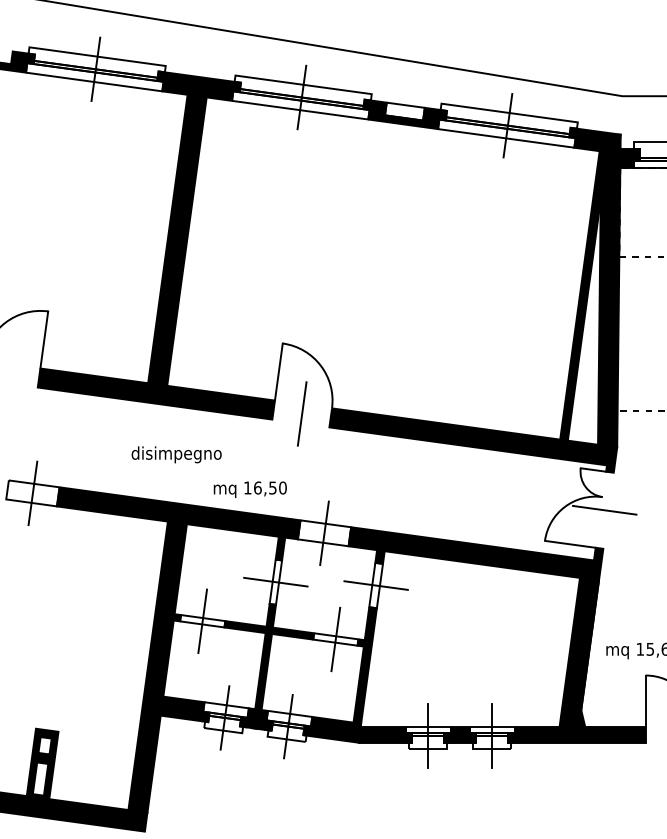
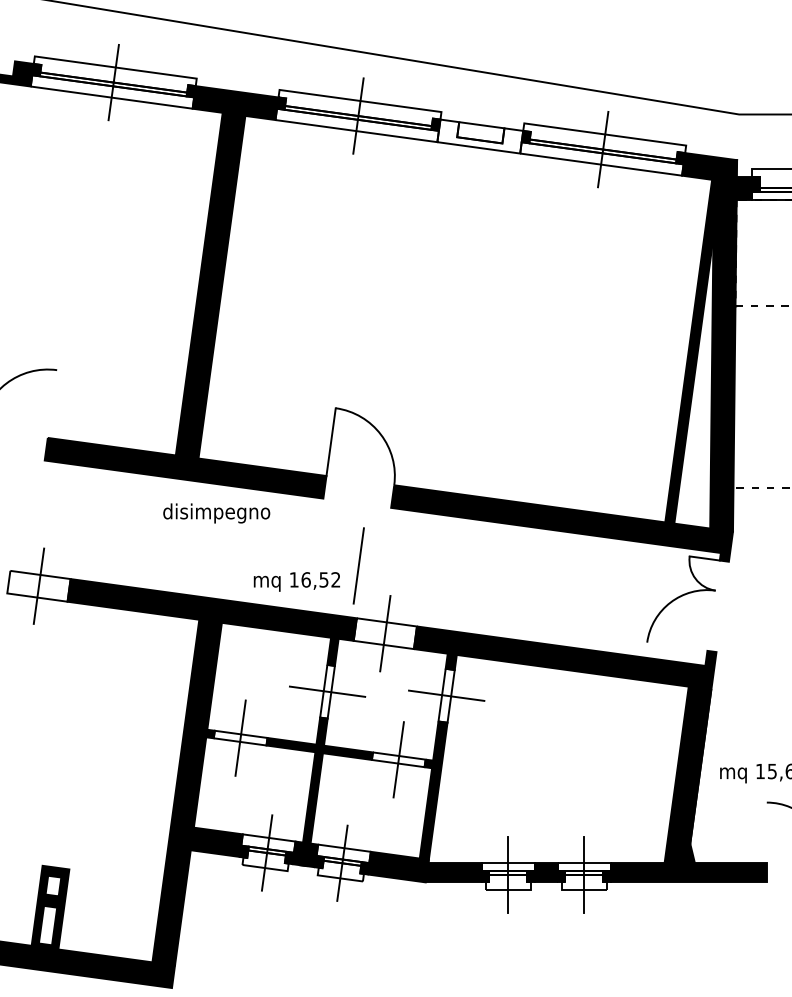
fill: (404, 114) -> (480, 136), removed
line: (44, 339) -> (52, 403), removed
line: (301, 413) -> (358, 565), moved
text: (176, 454) -> (216, 513), moved
text: (282, 487) -> (335, 579), 16,50 -> 16,52
line: (604, 510) -> (717, 606), removed
line: (570, 544) -> (677, 646), removed
line: (645, 700) -> (766, 832), removed

